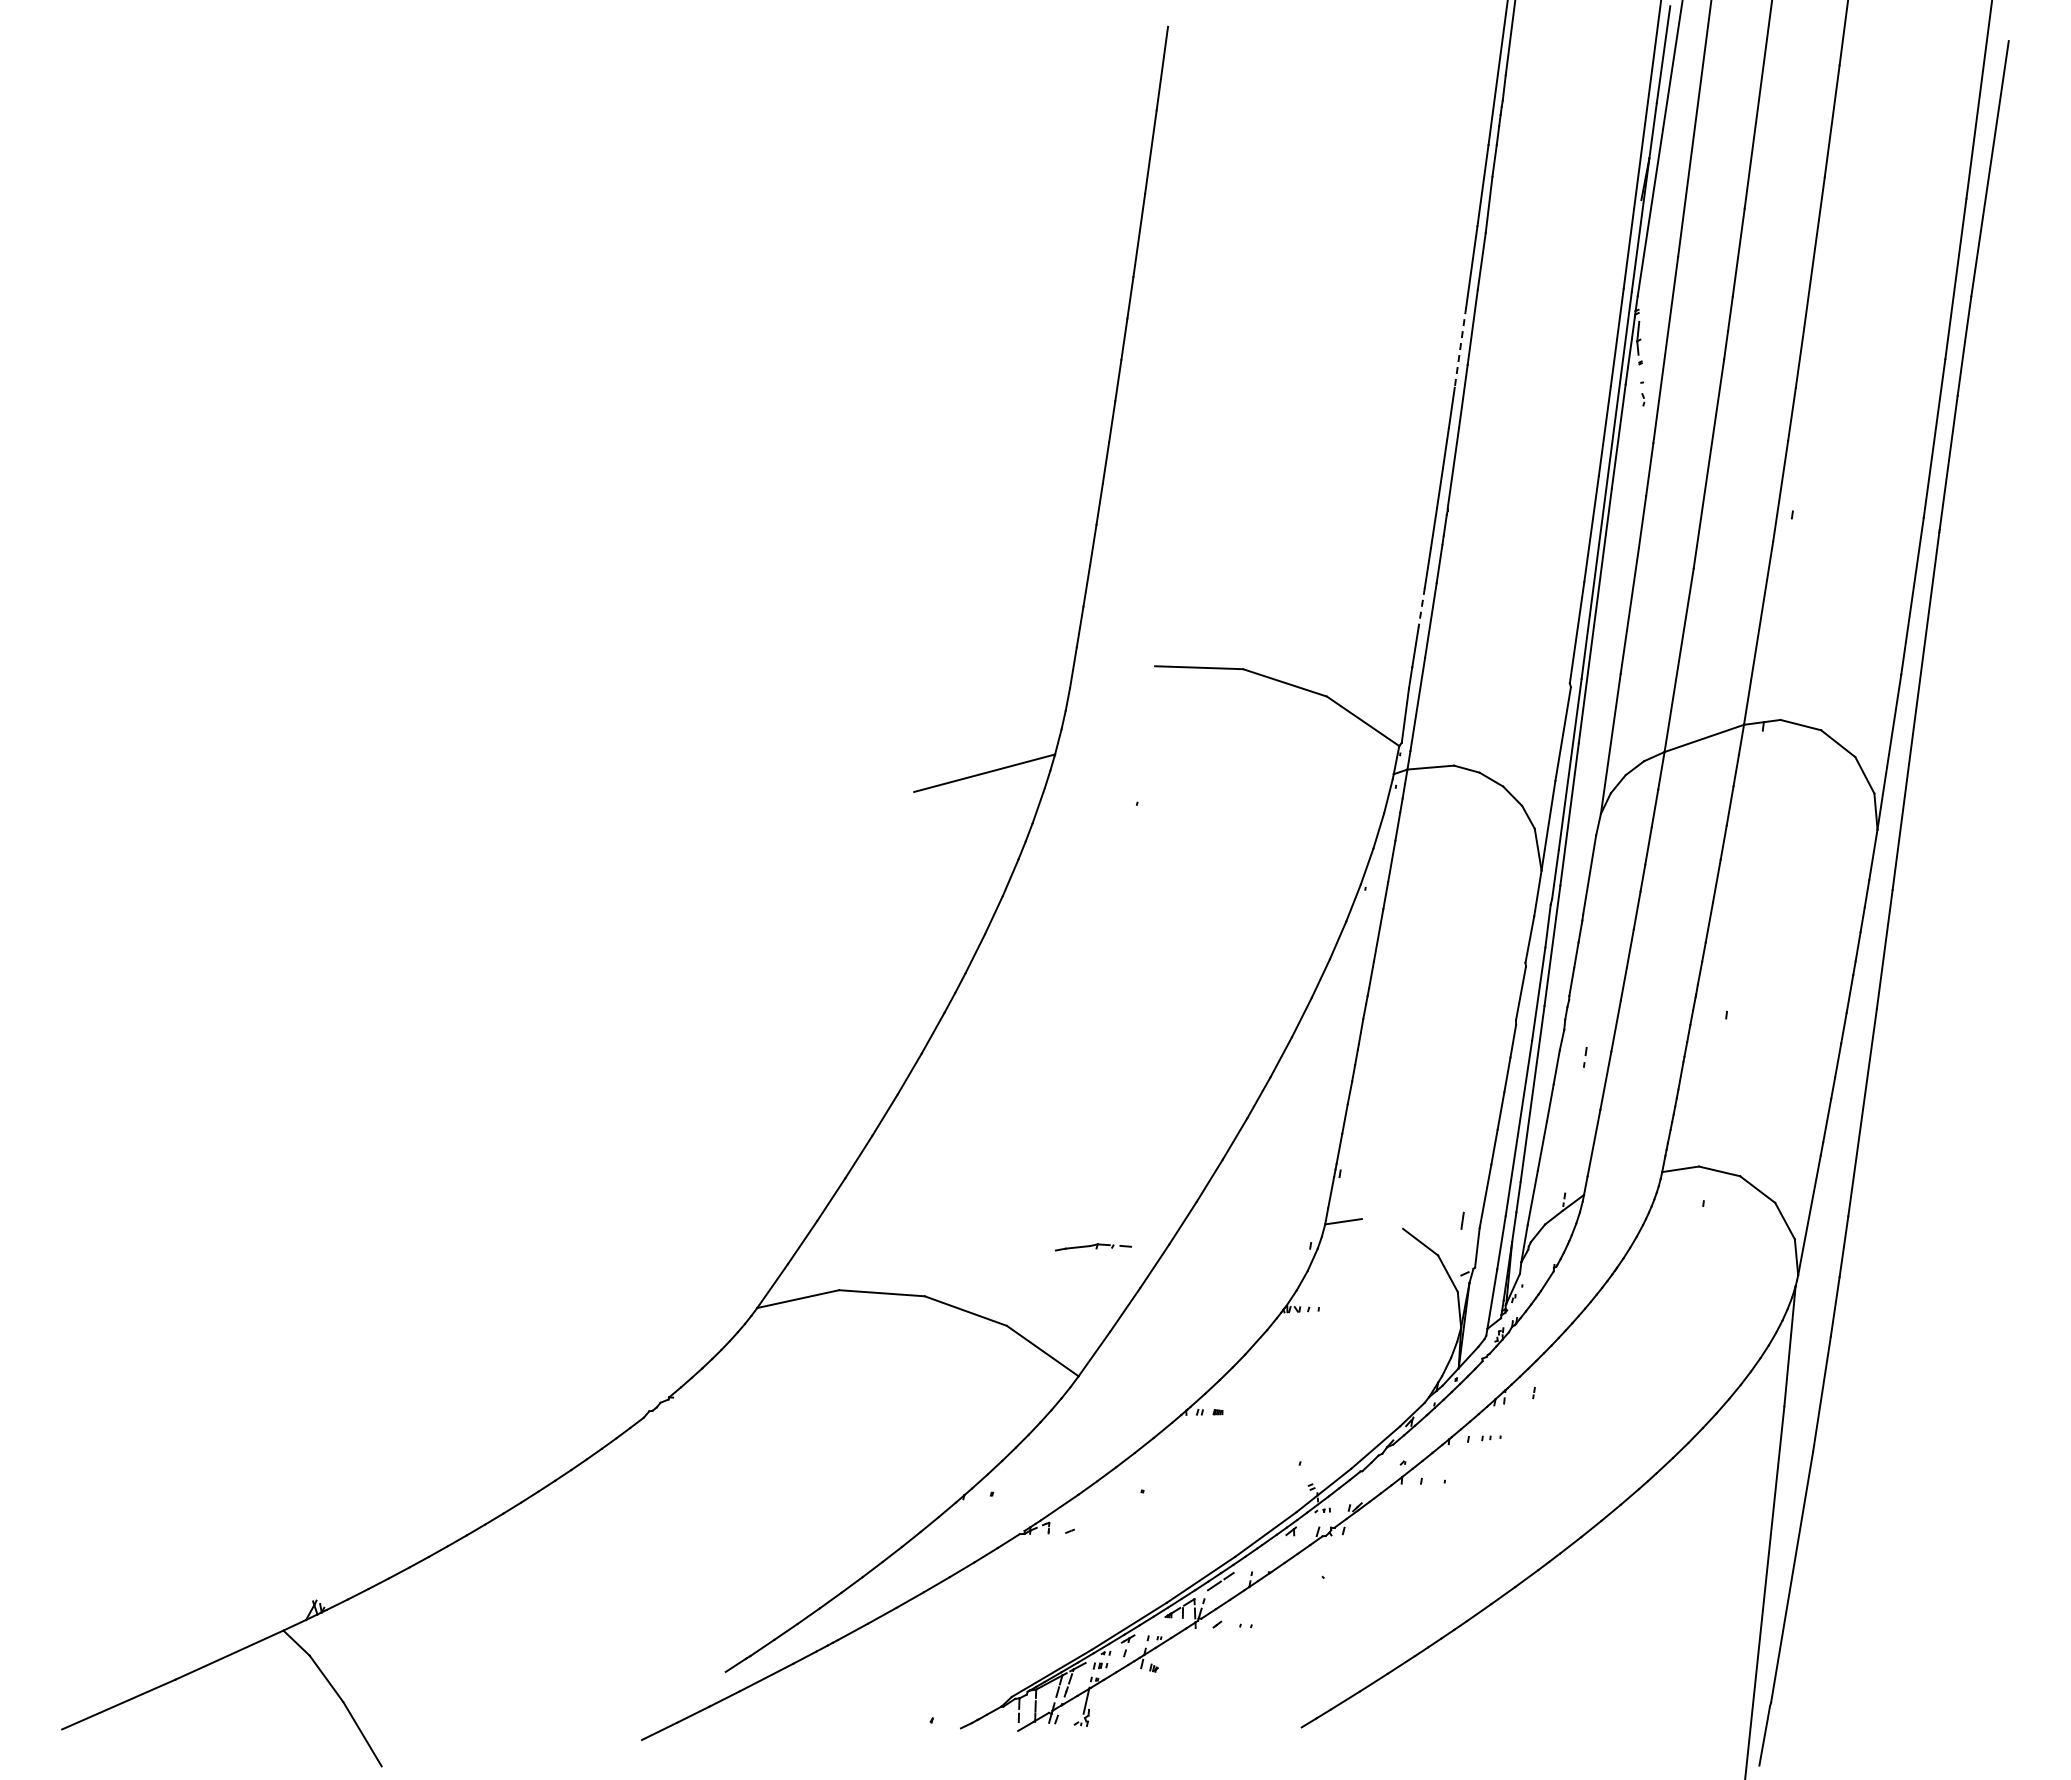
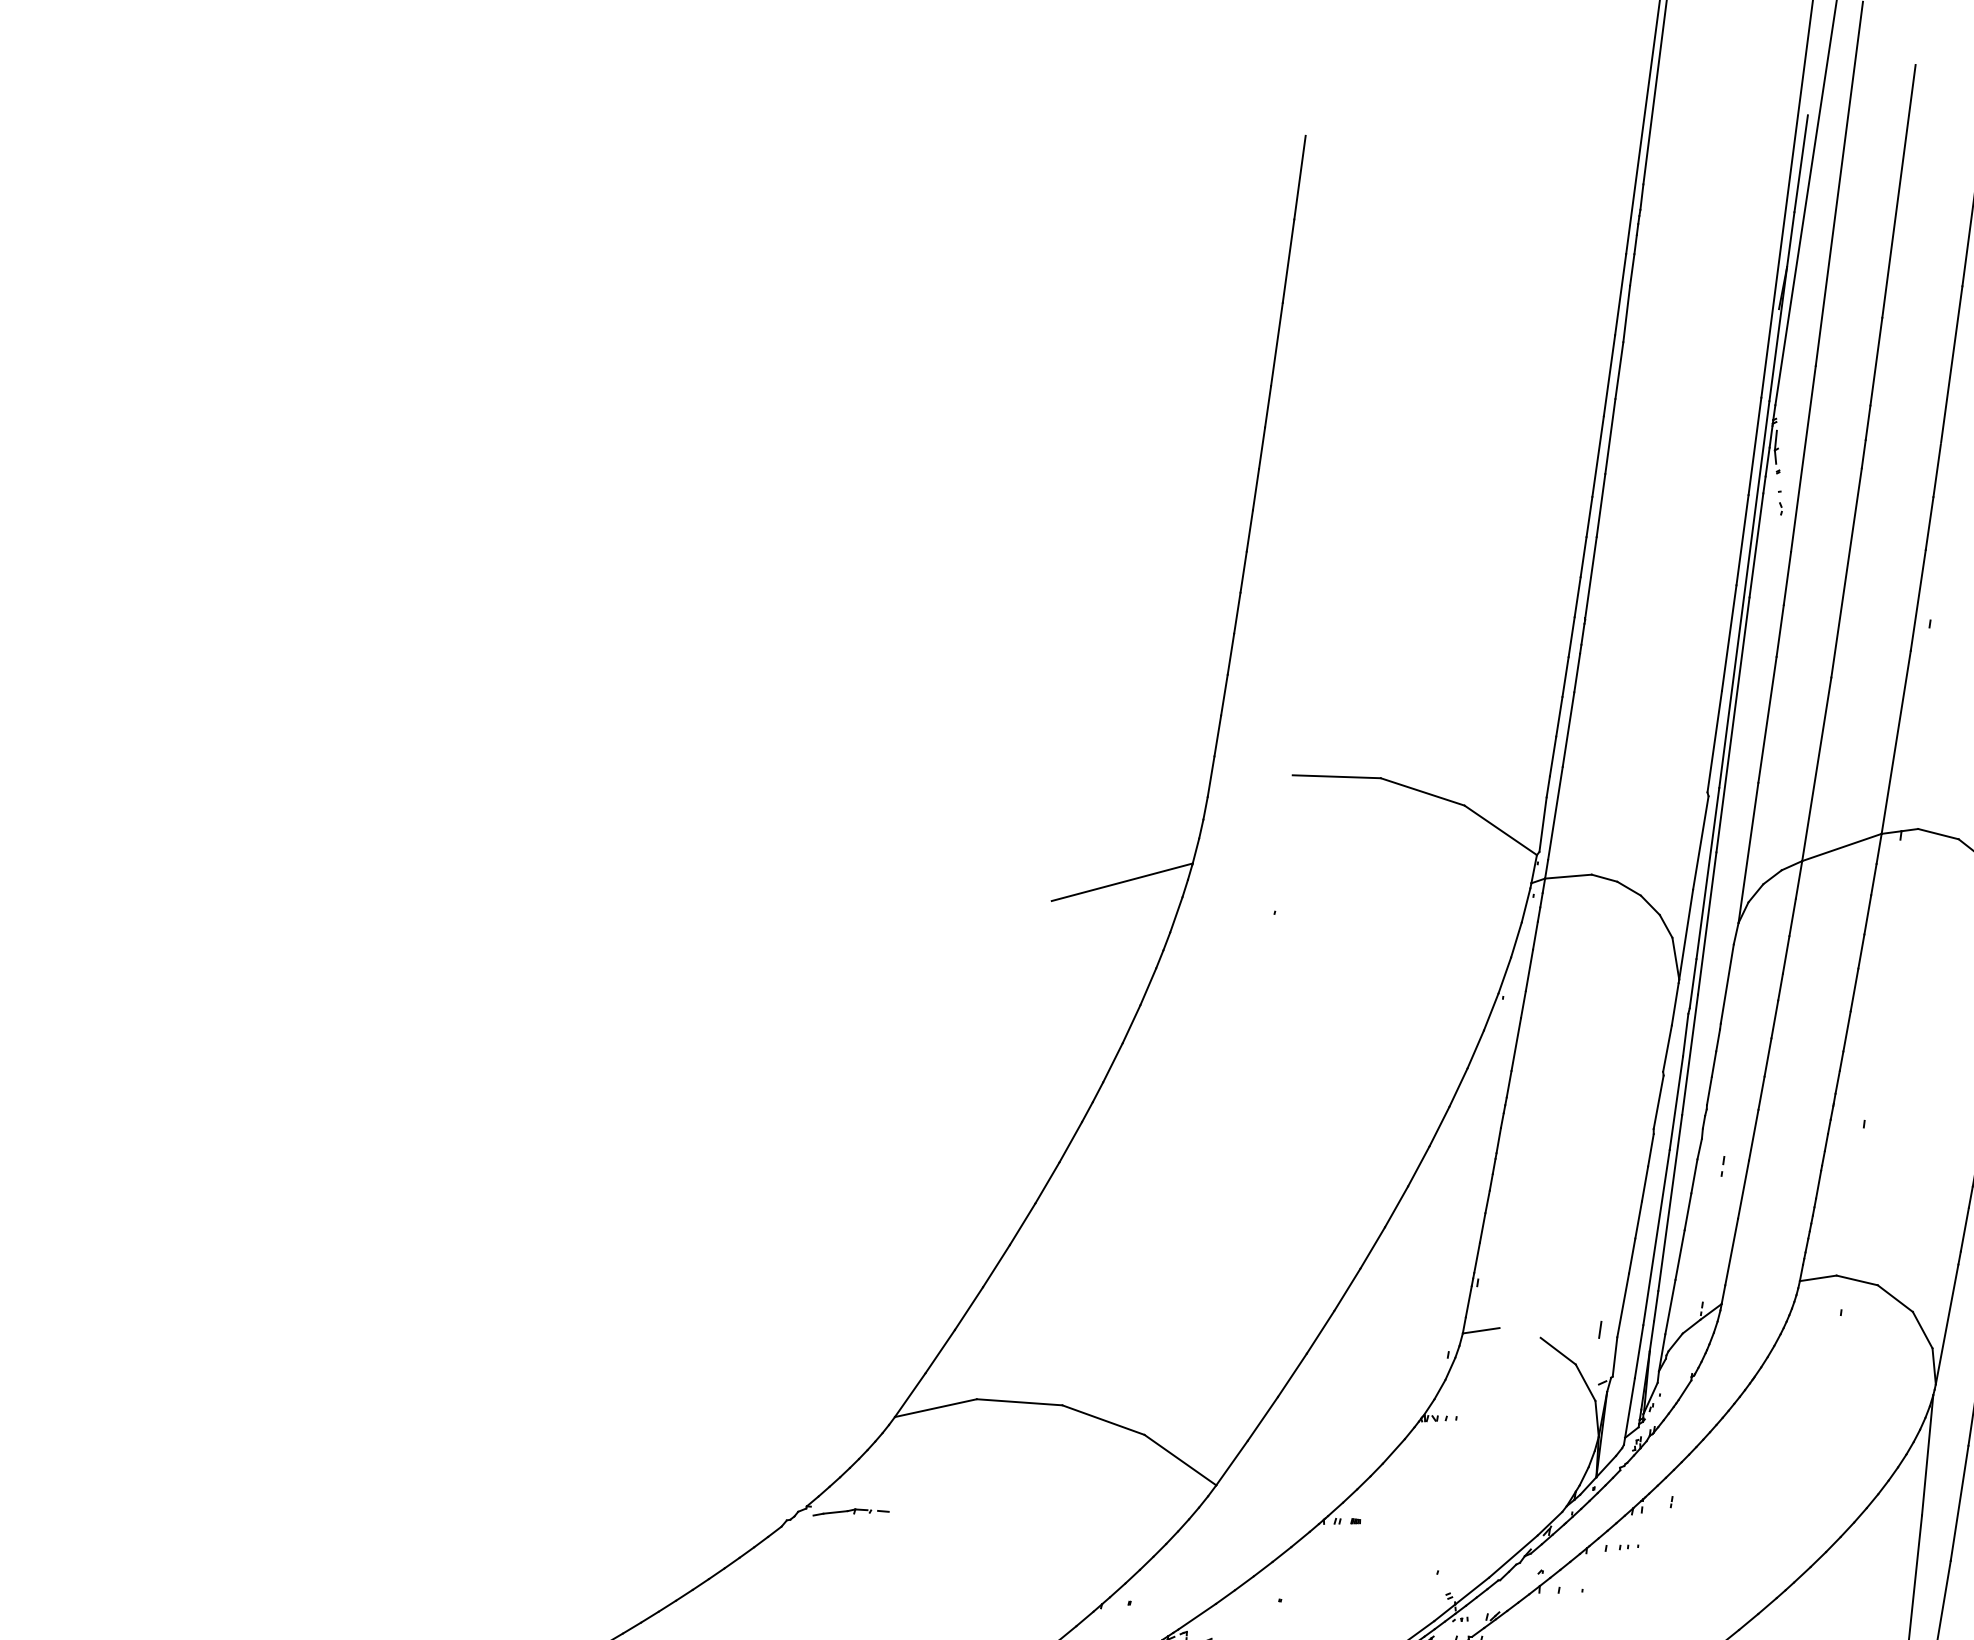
line: (1460, 347) -> (1598, 456), dashed -> solid
line: (1421, 608) -> (1559, 717), dashed -> solid
part: (1093, 1247) -> (851, 1512), moved

